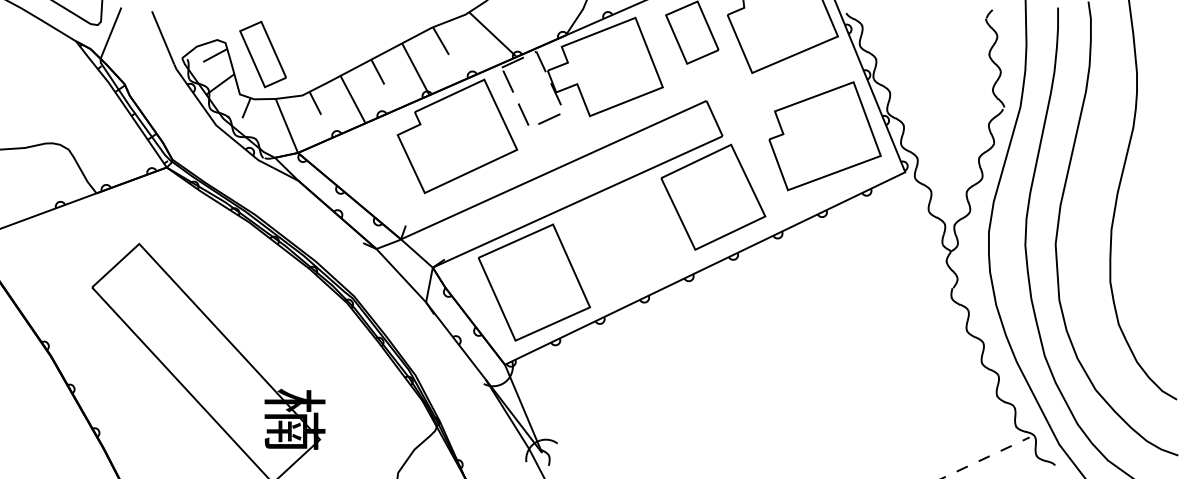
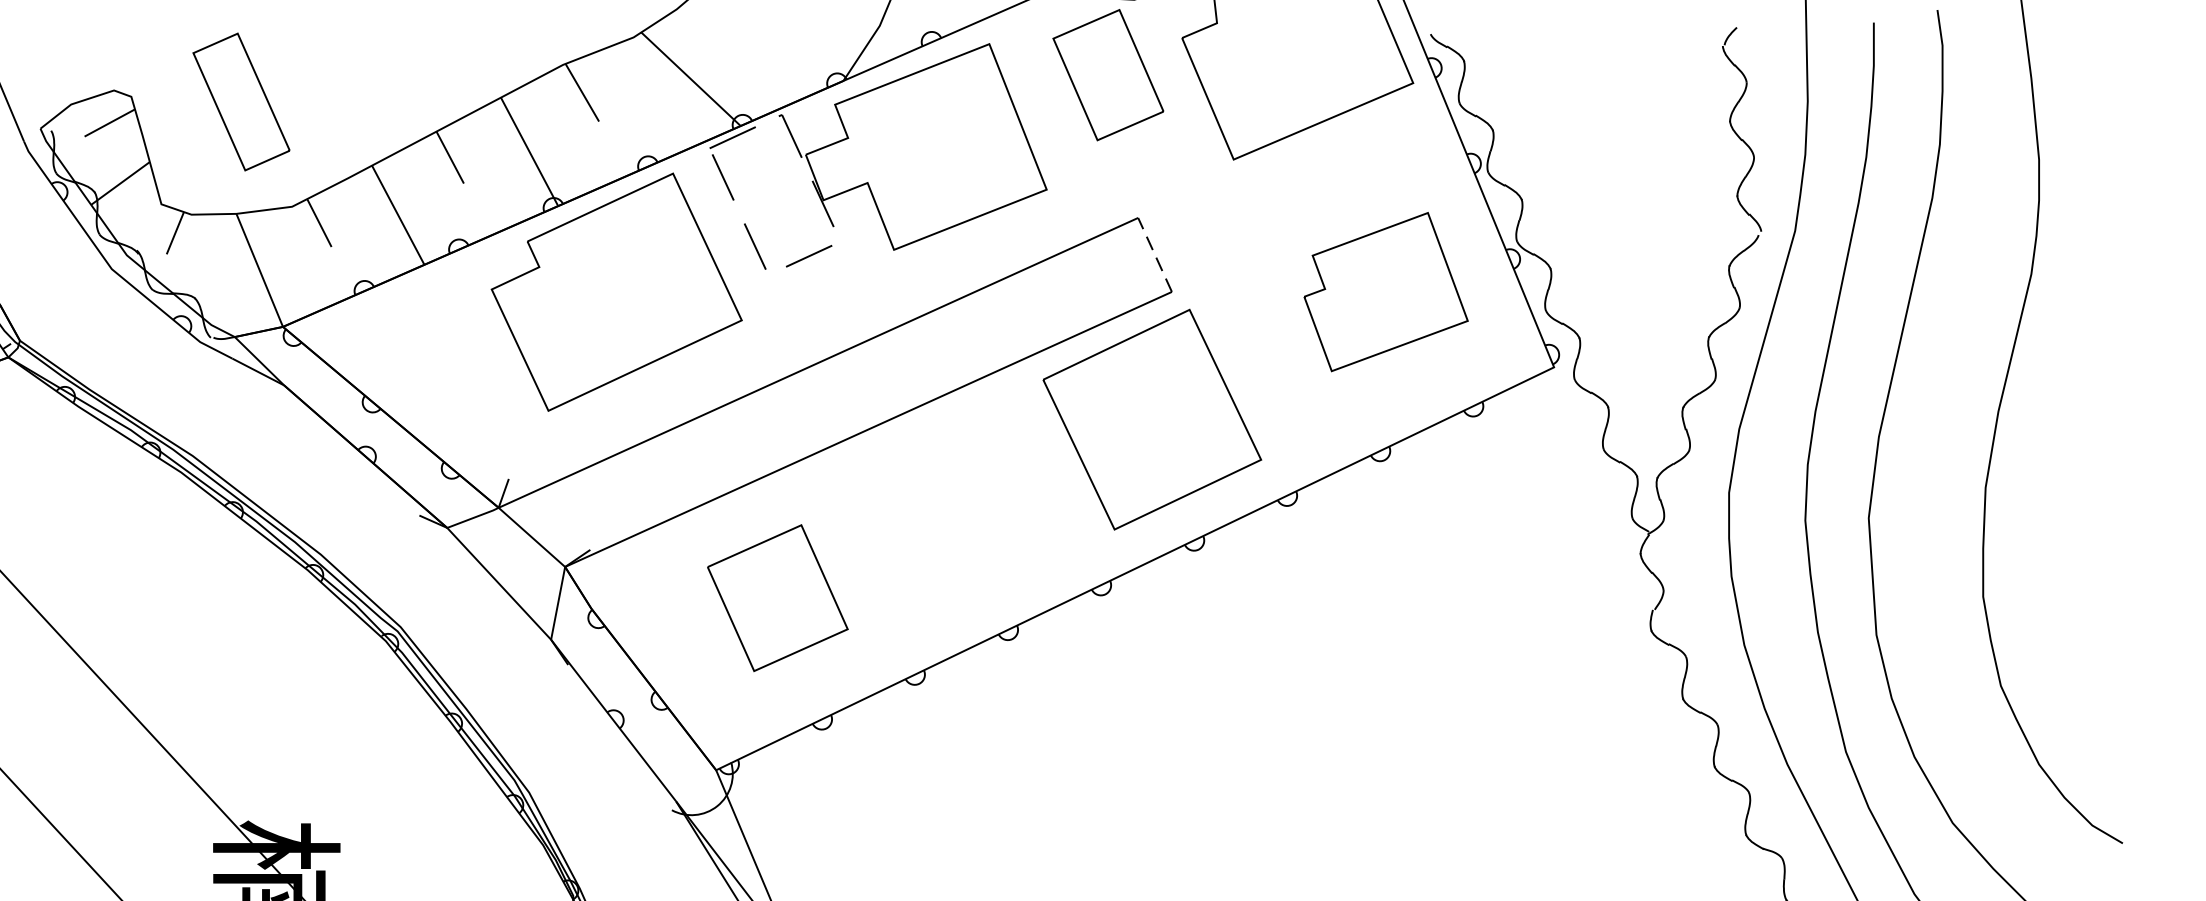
part: (262, 54) -> (240, 101), moved
line: (714, 118) -> (1154, 254), solid -> dashed
part: (824, 136) -> (1384, 292), size x0.7
part: (534, 282) -> (777, 598), size x0.6

